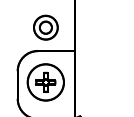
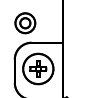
part: (46, 27) -> (25, 23), moved

